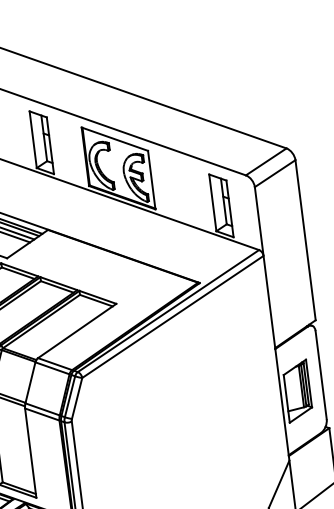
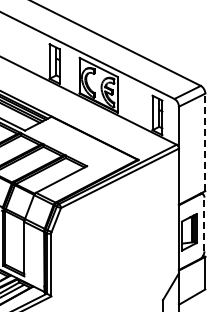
line: (305, 240) -> (205, 142), solid -> dashed
line: (321, 375) -> (204, 224), solid -> dashed

